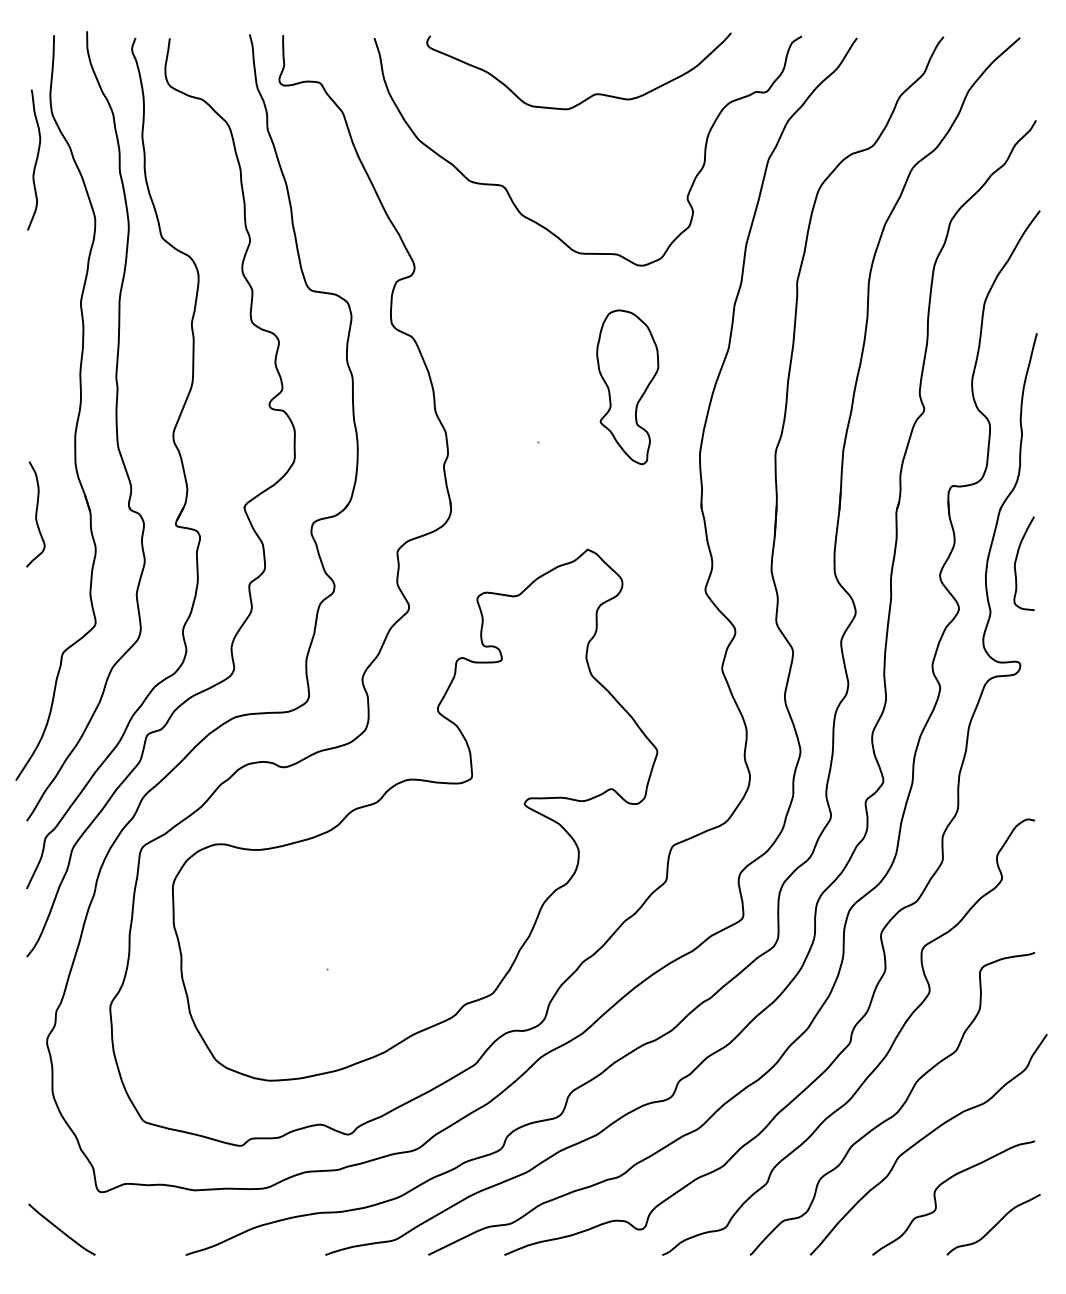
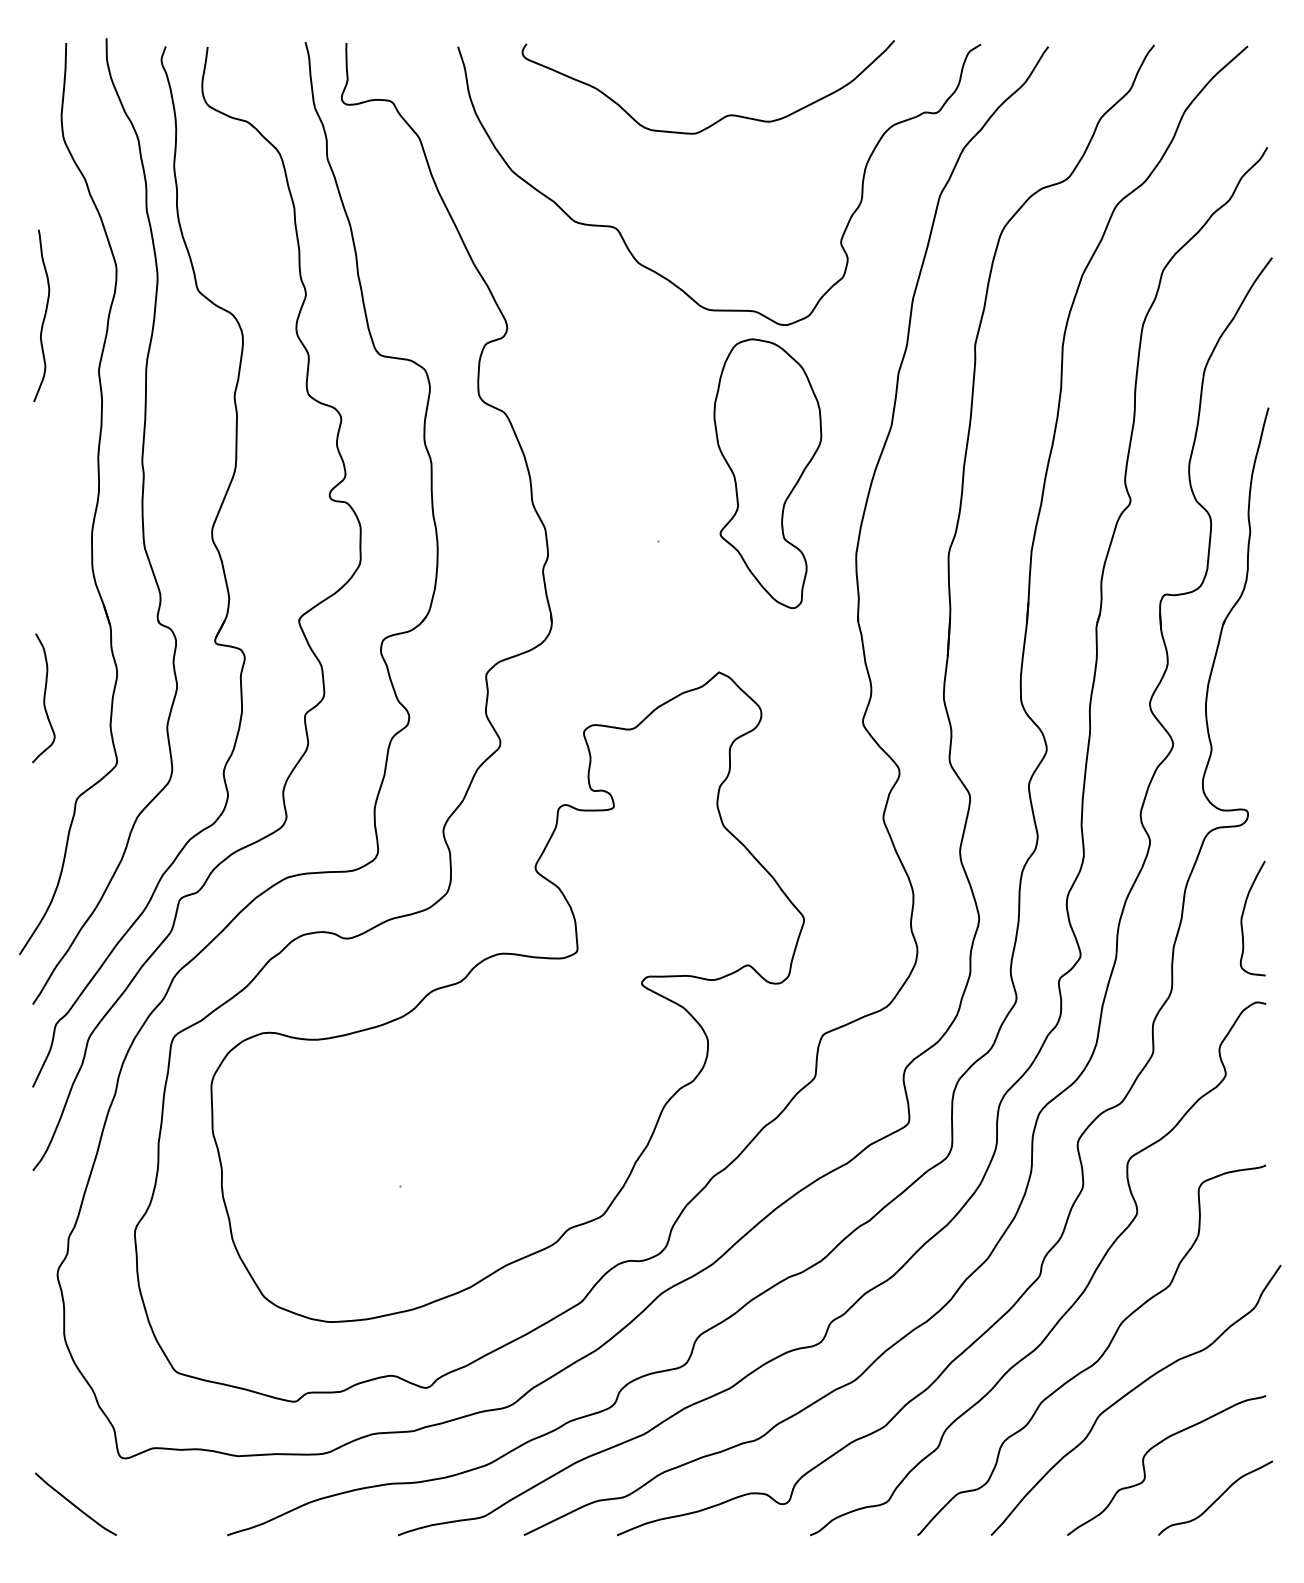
curve: (35, 161) -> (43, 317), moved
part: (627, 387) -> (767, 473), size x1.43
curve: (35, 514) -> (43, 698), moved
curve: (1016, 561) -> (1243, 915), moved

